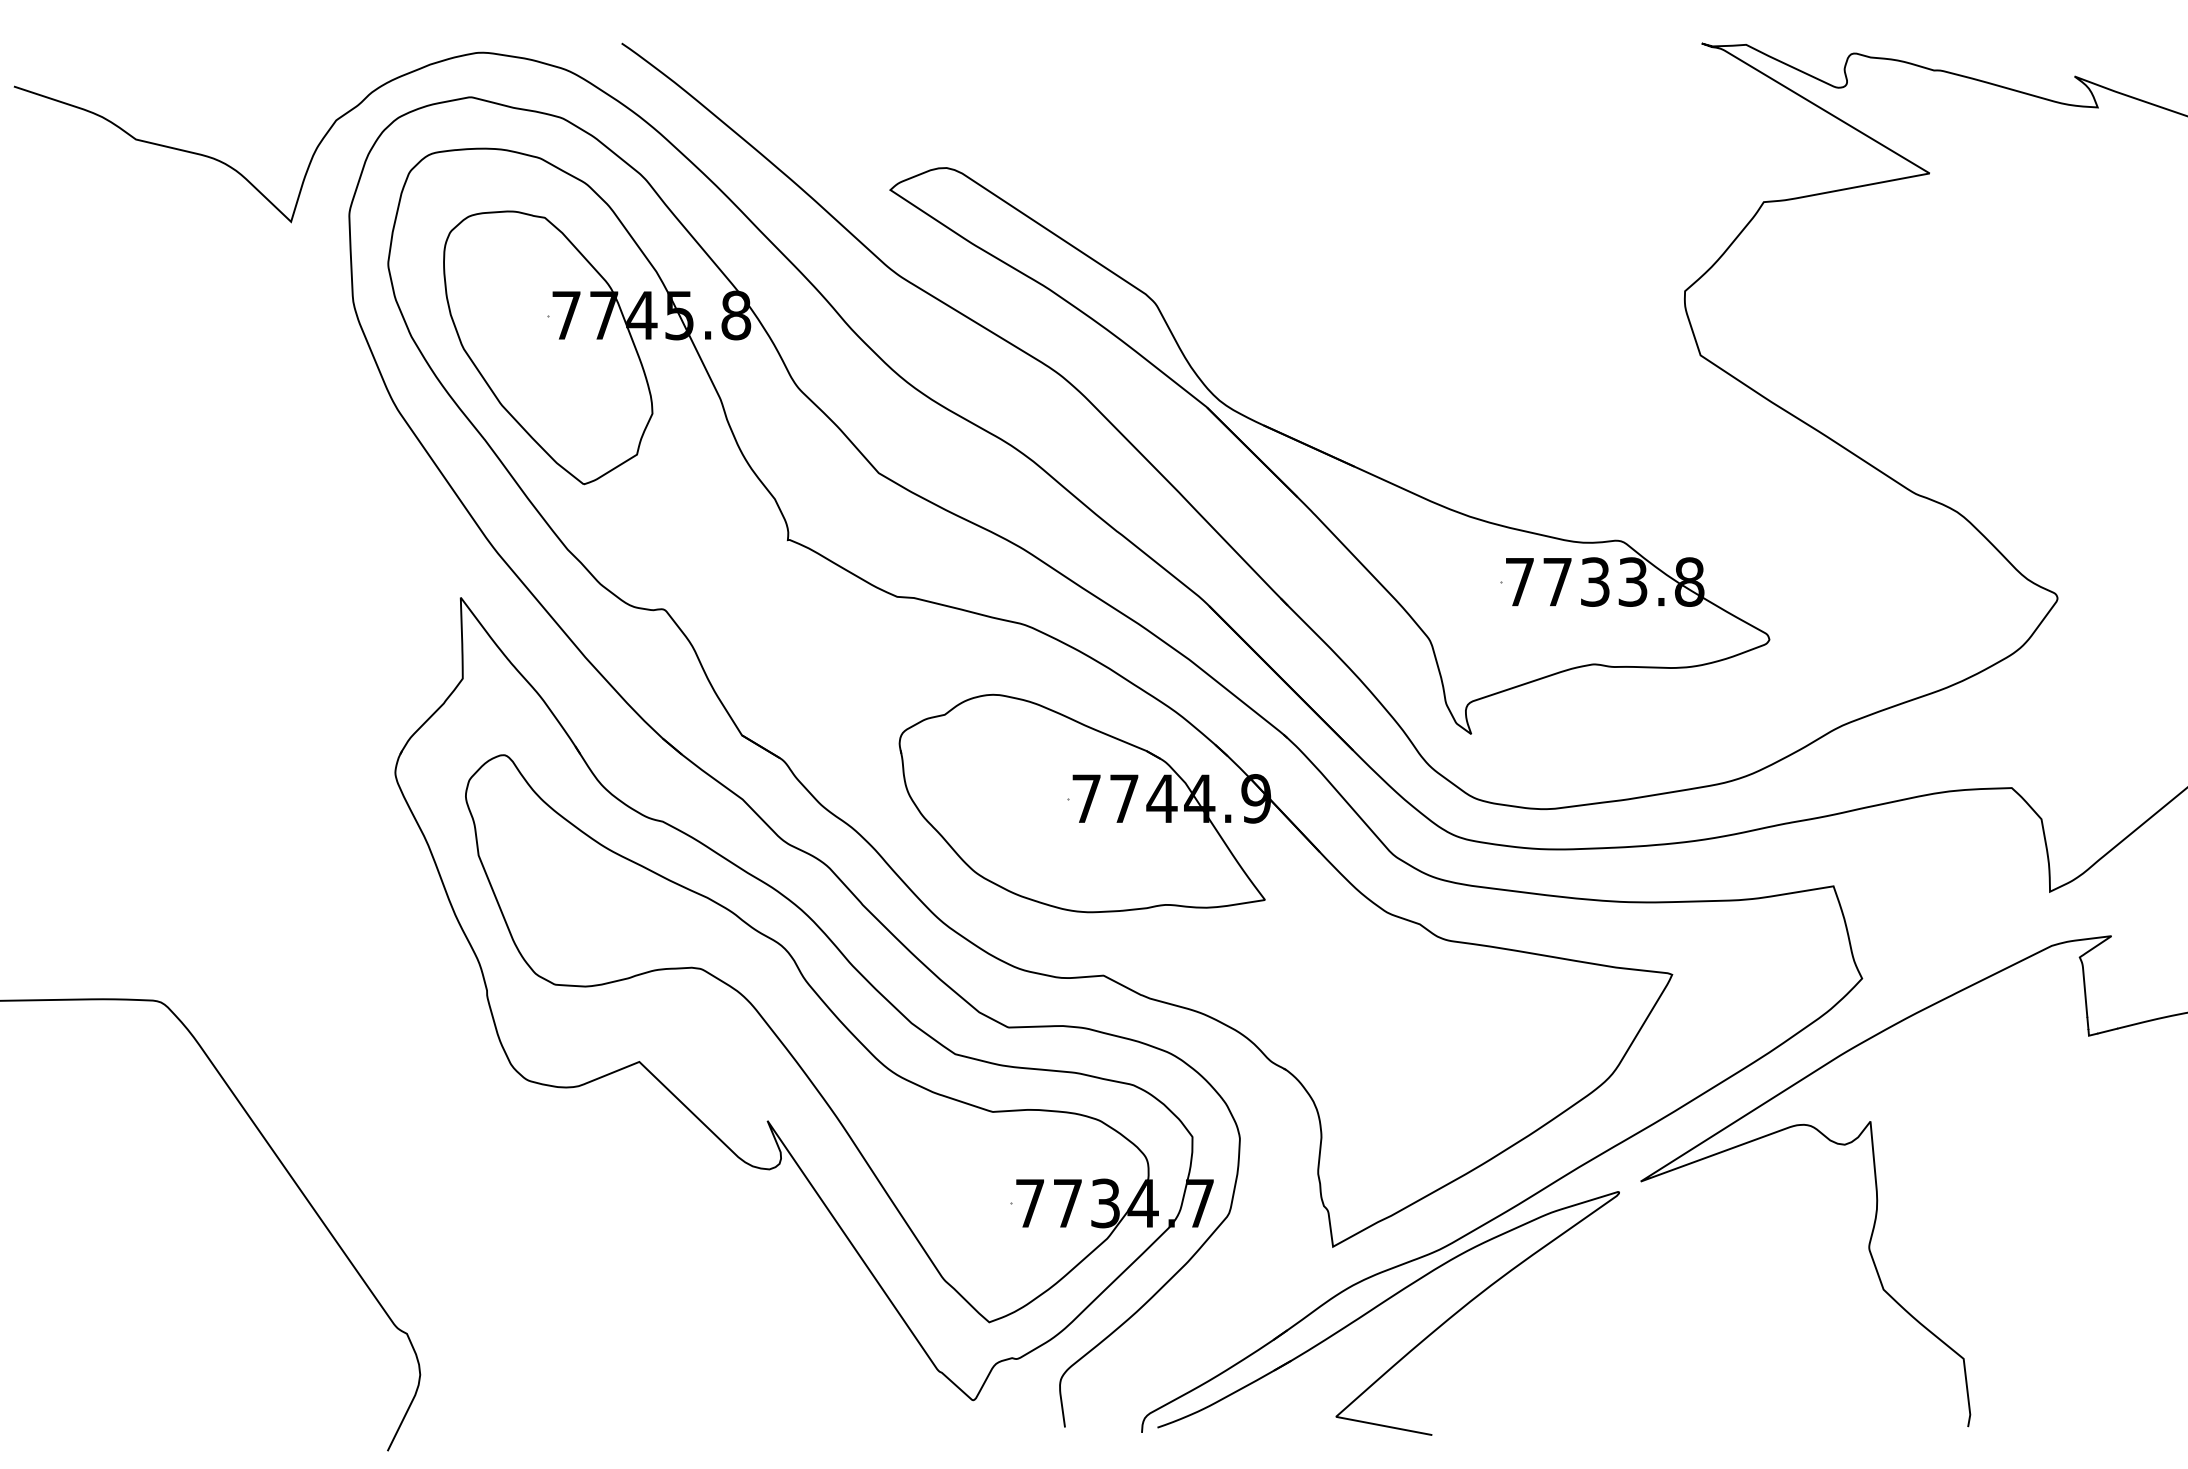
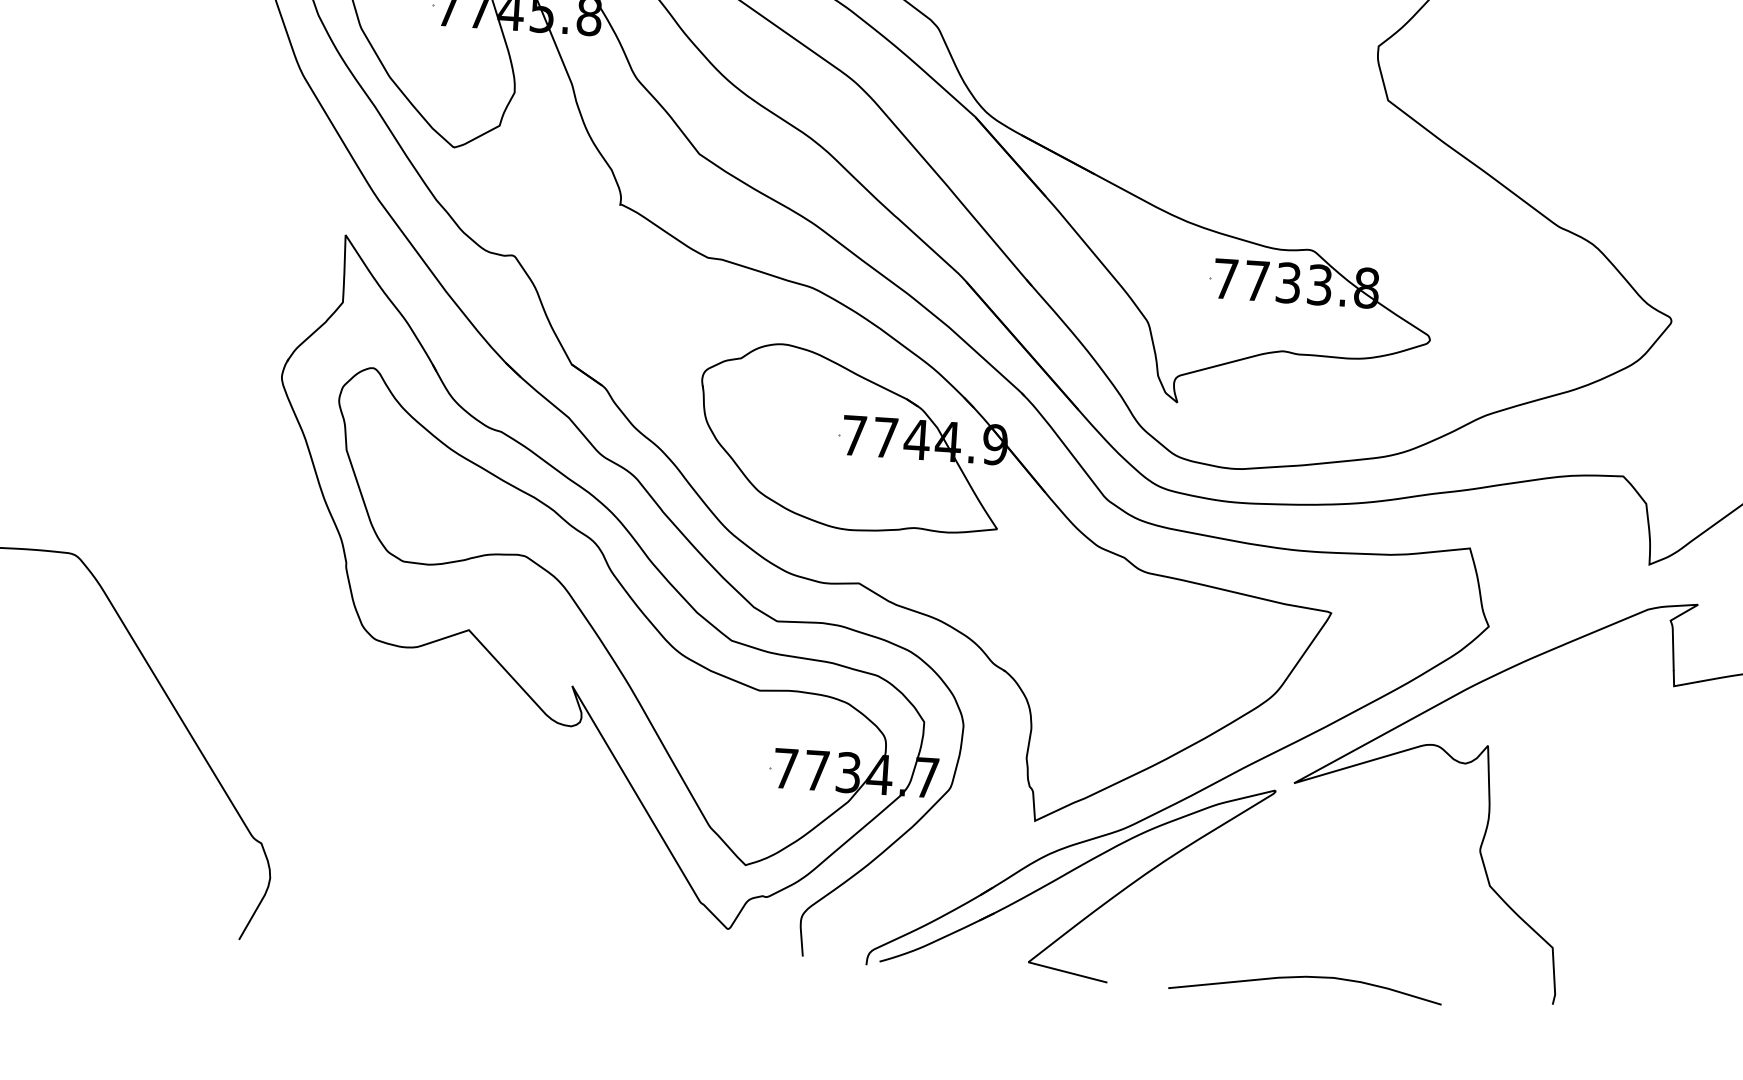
curve: (1669, 1413) -> (1305, 977), added

